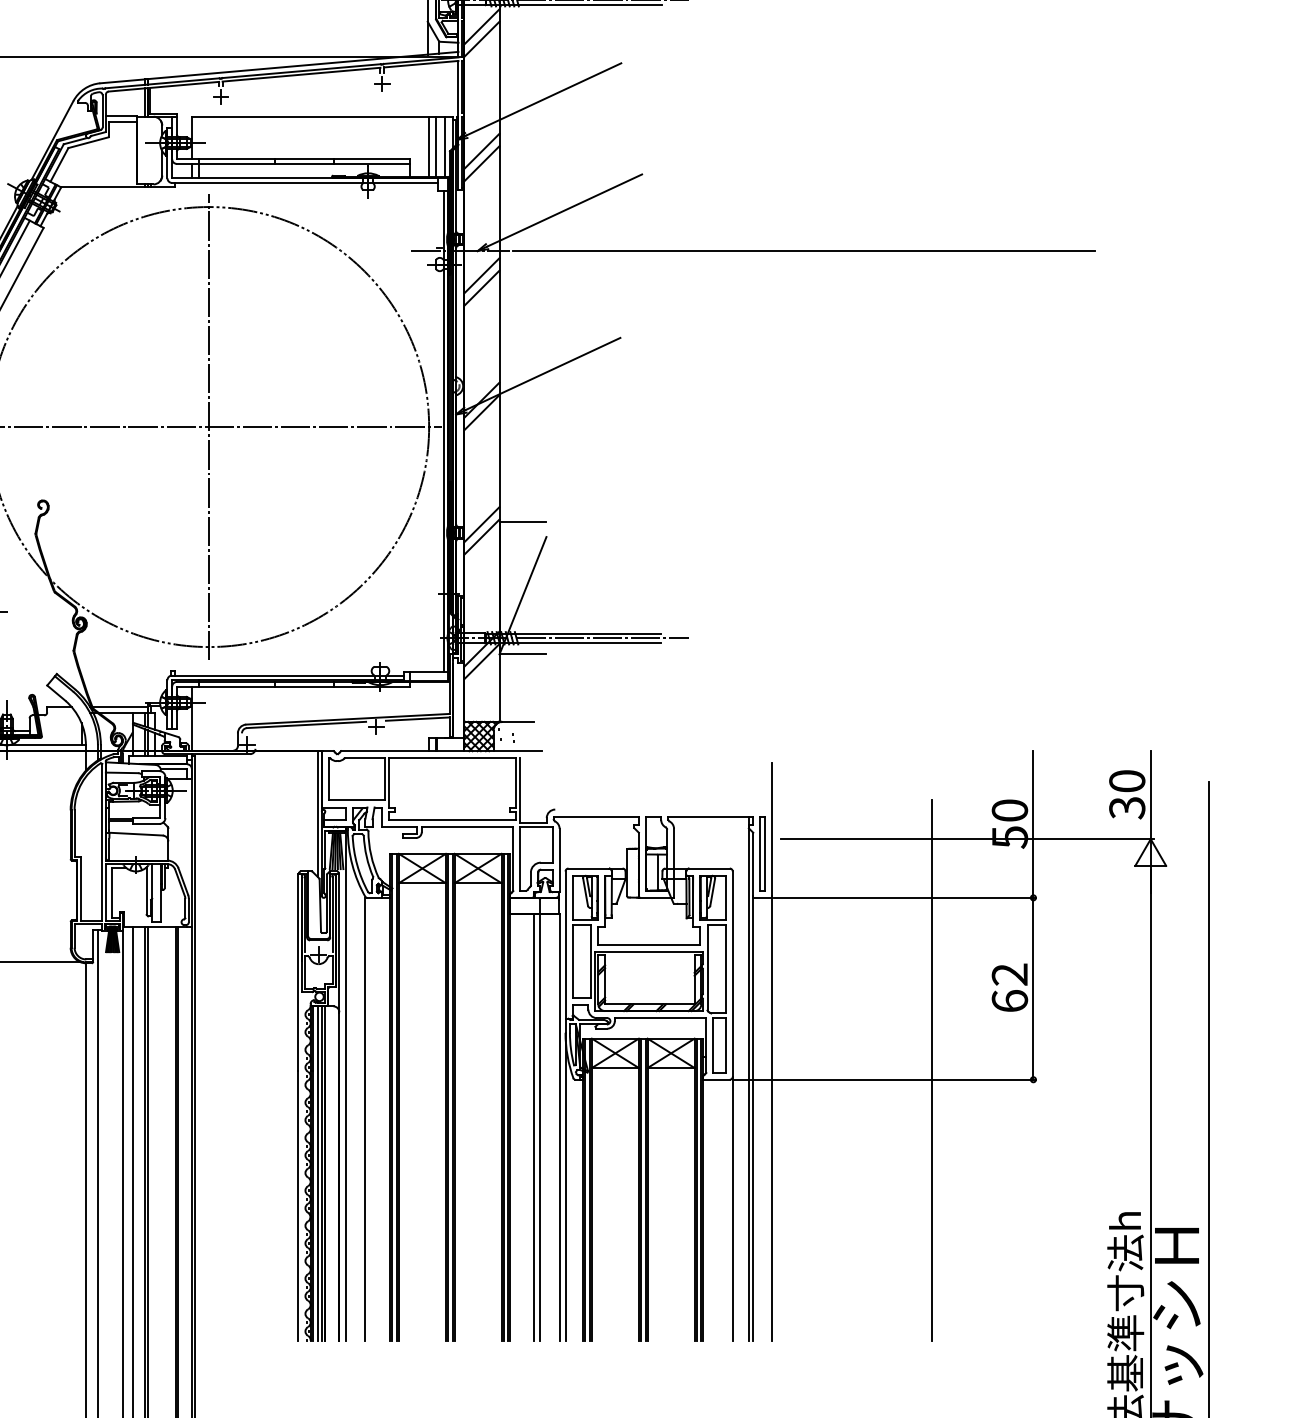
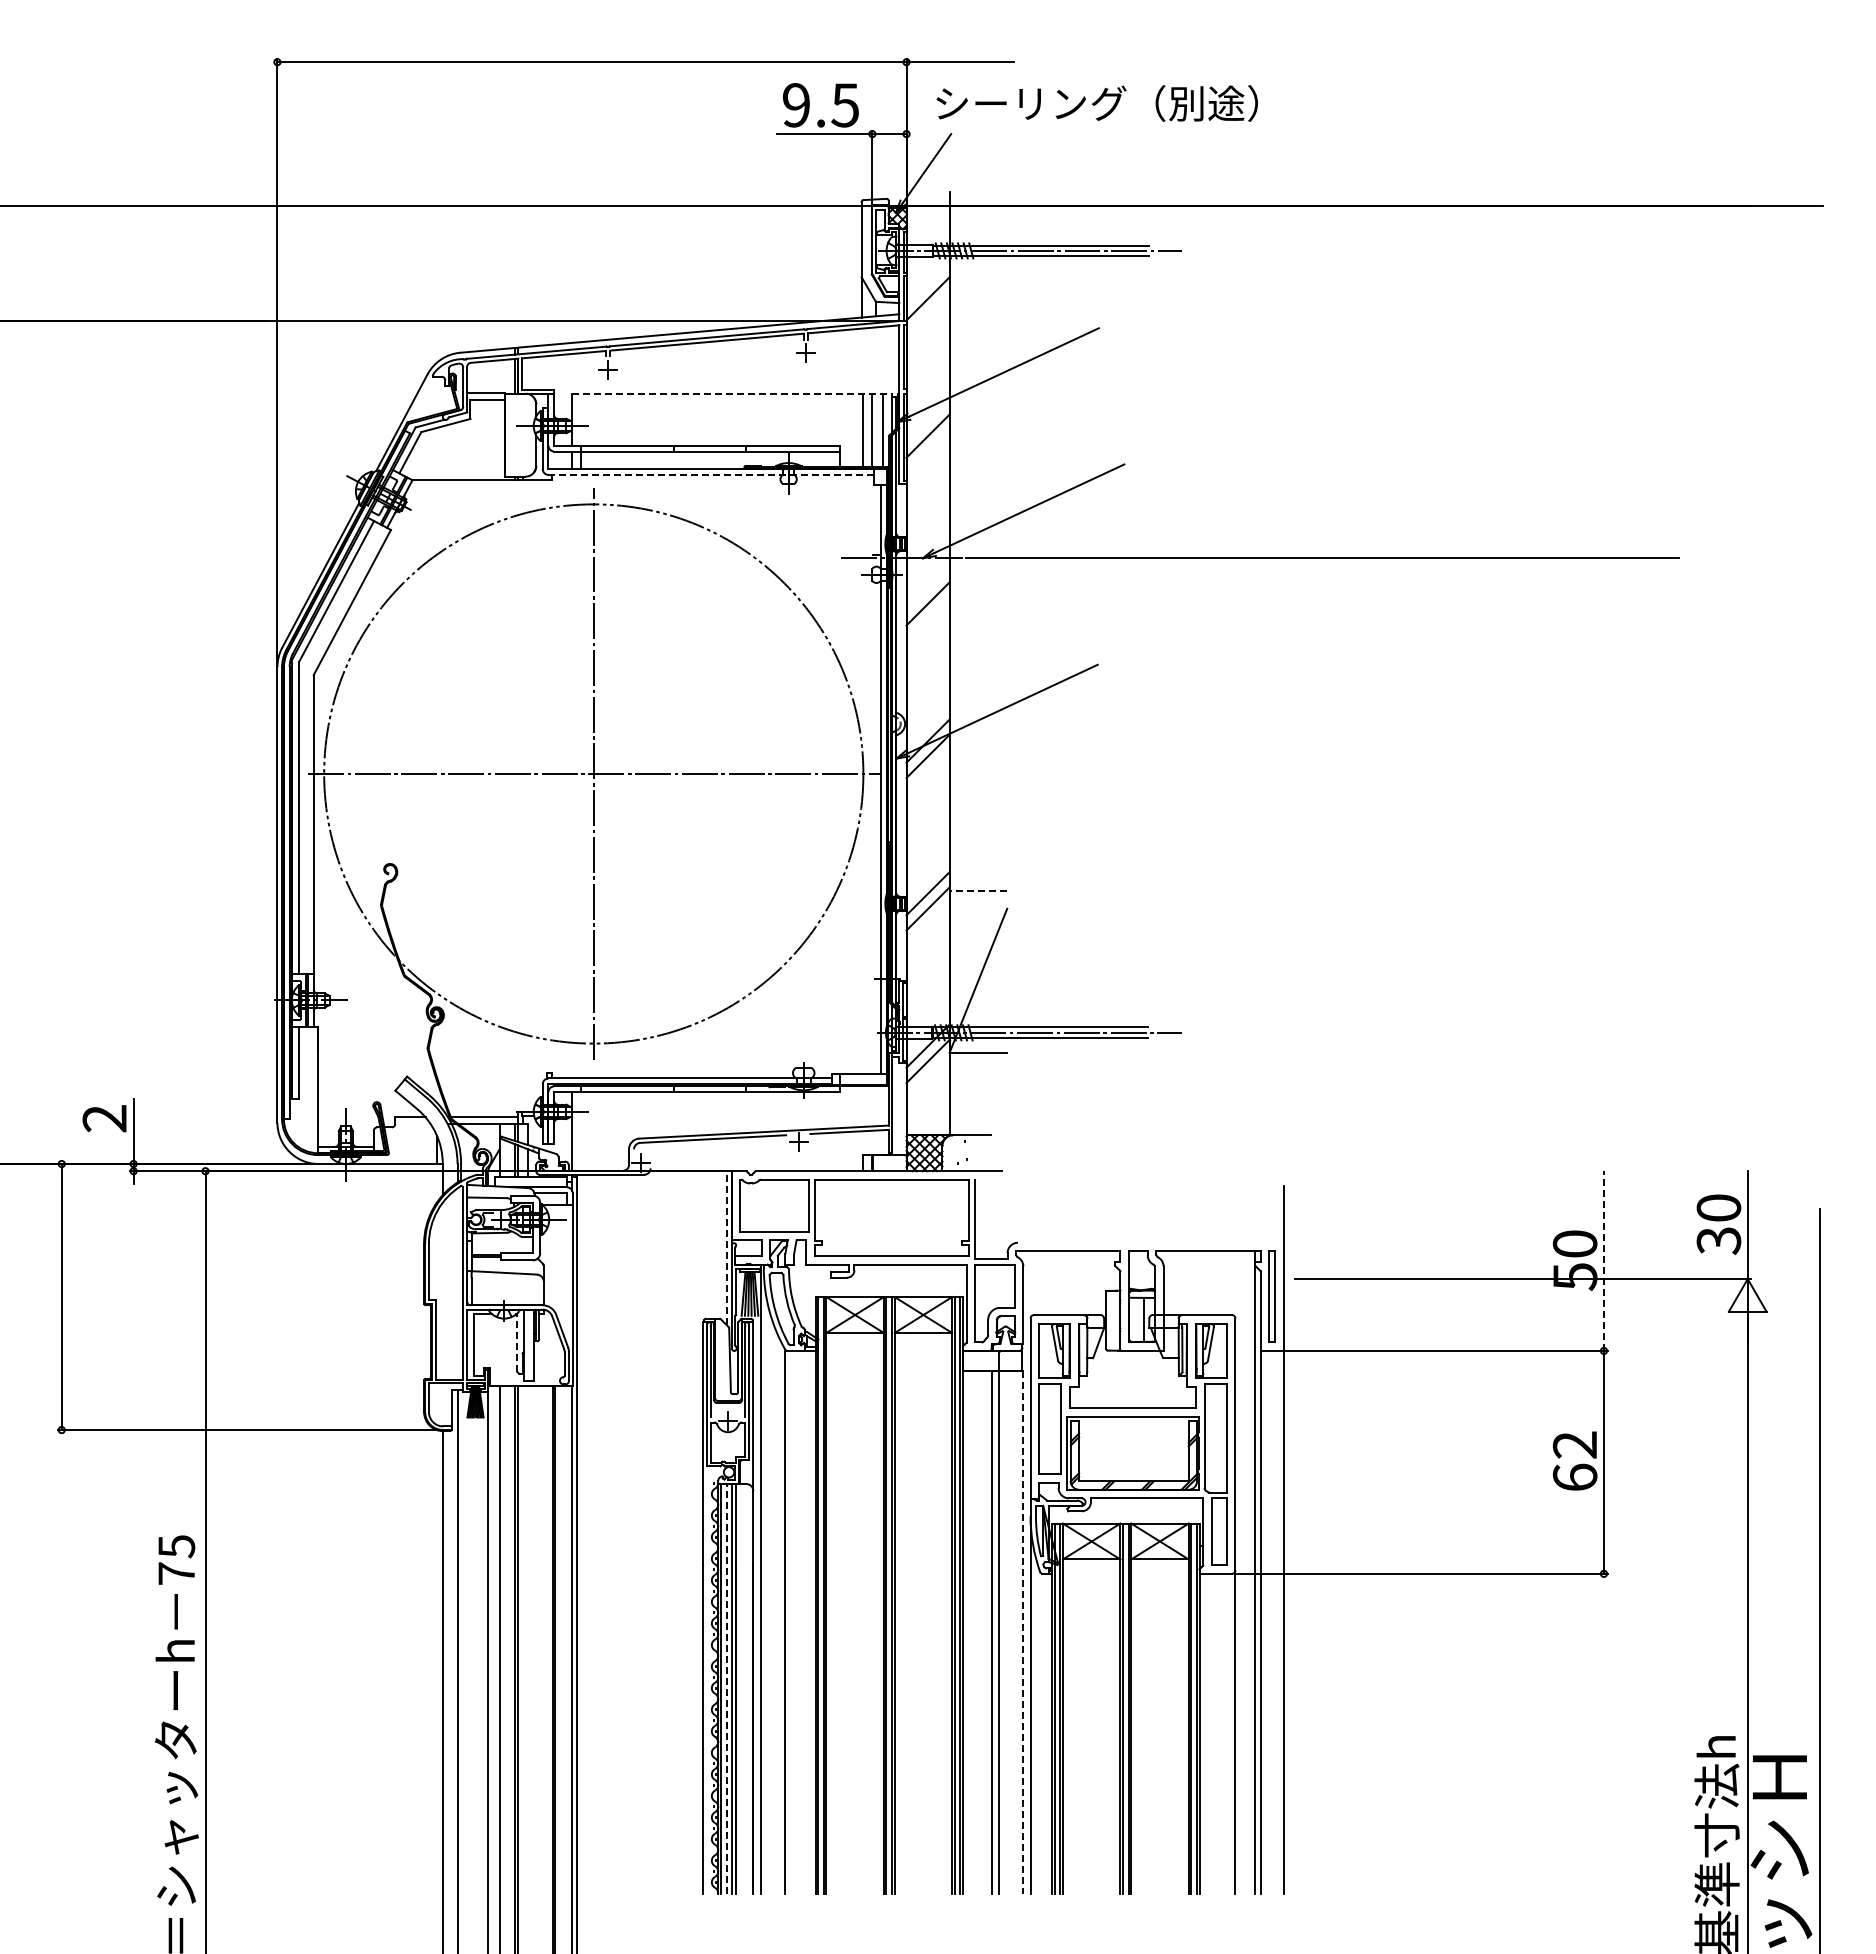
line: (481, 26) -> (927, 283), removed
line: (322, 116) -> (732, 393), solid -> dashed
line: (481, 163) -> (927, 450), removed
line: (305, 182) -> (711, 474), solid -> dashed
line: (481, 275) -> (927, 588), removed
line: (523, 522) -> (978, 890), solid -> dashed
line: (317, 813) -> (726, 1247), solid -> dashed
line: (1033, 824) -> (1603, 1261), solid -> dashed
line: (146, 890) -> (517, 1342), solid -> dashed
line: (931, 1070) -> (1479, 1562), removed
line: (559, 1127) -> (1023, 1632), solid -> dashed
line: (317, 1173) -> (726, 1688), solid -> dashed

